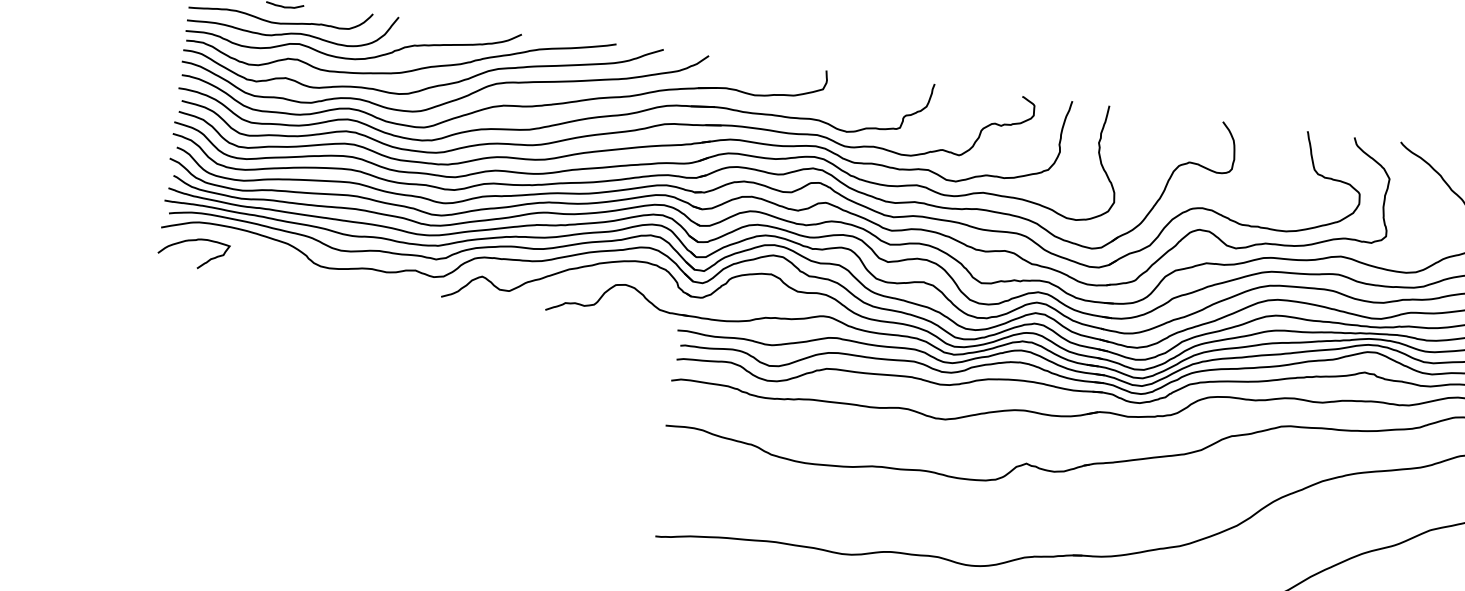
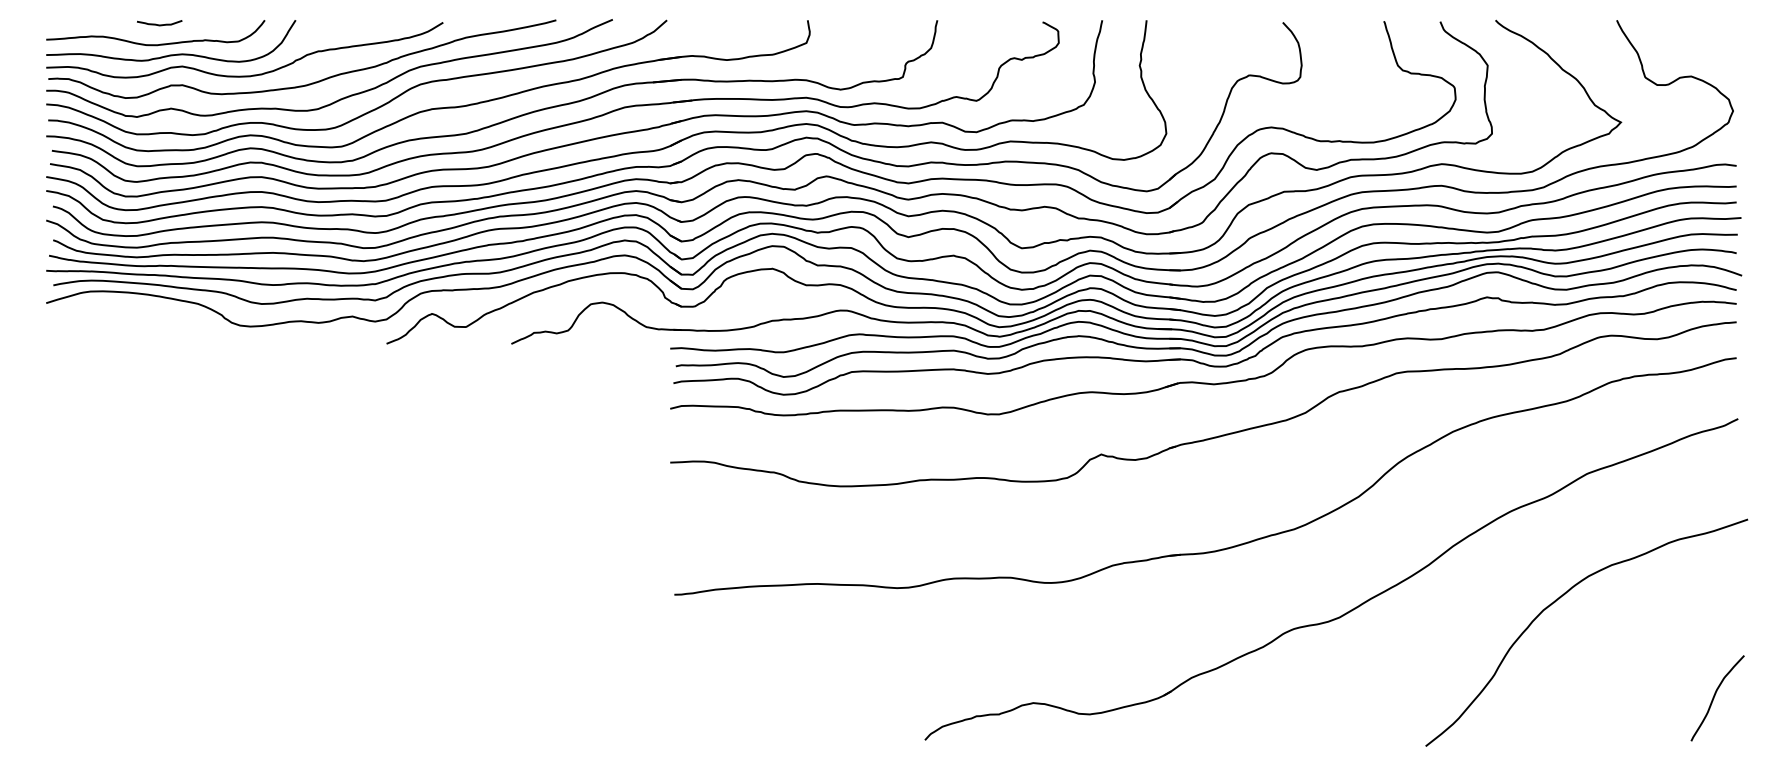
curve: (194, 241) -> (87, 314), removed

